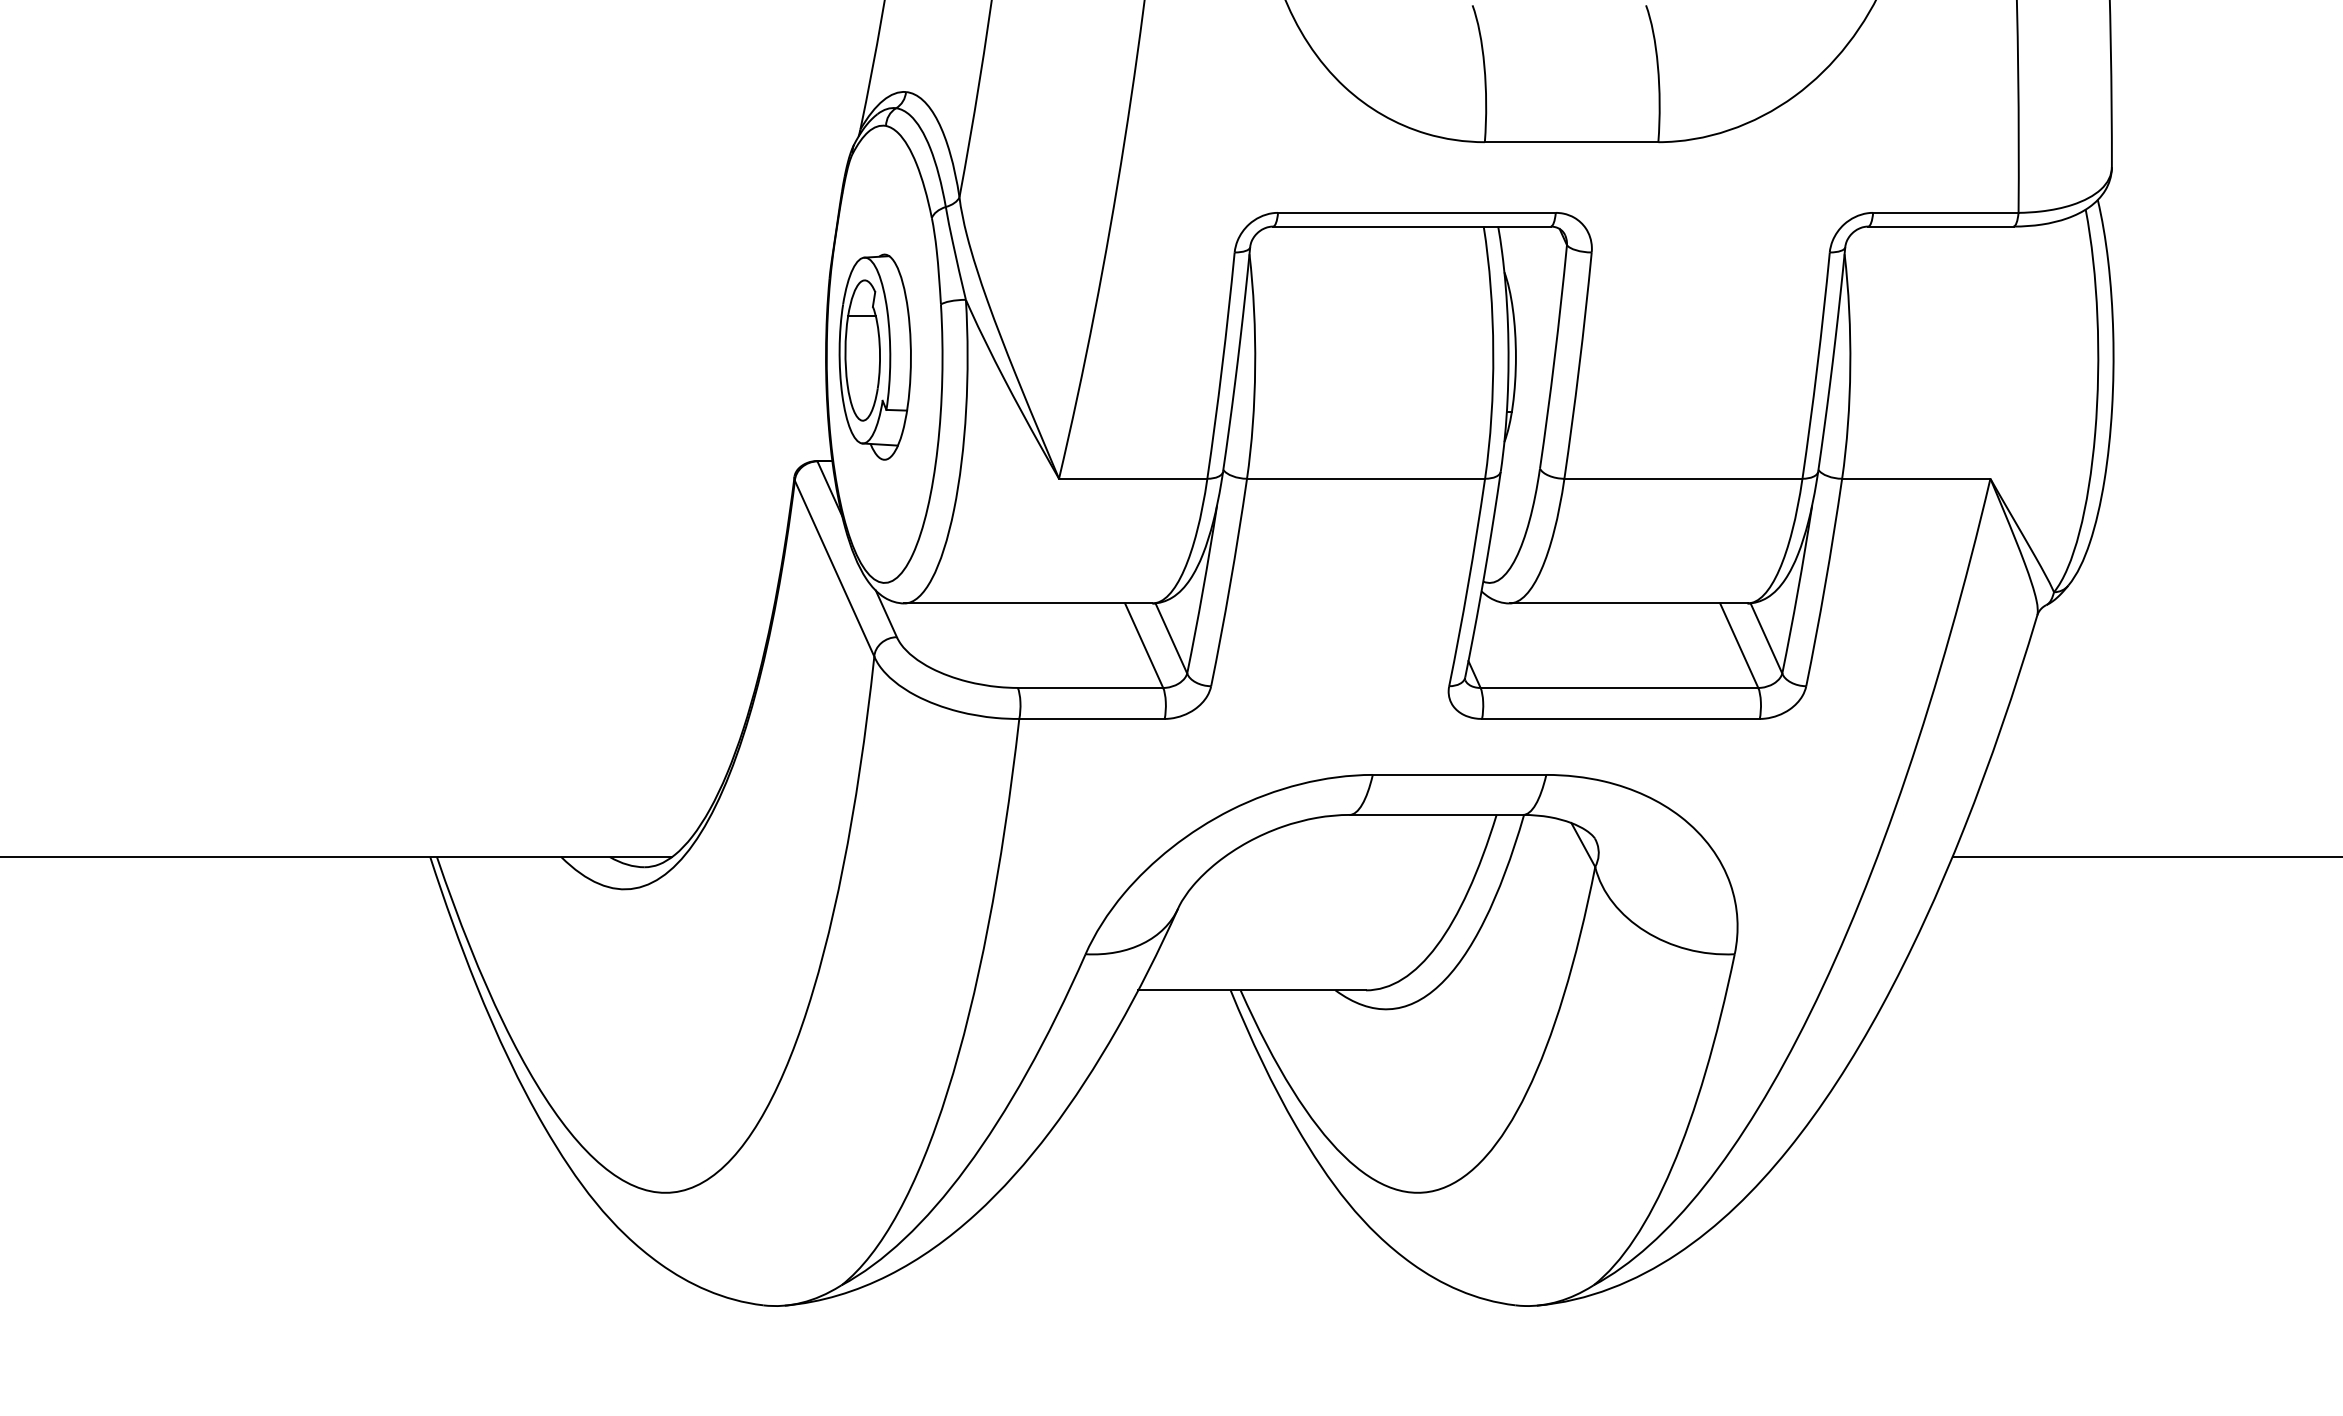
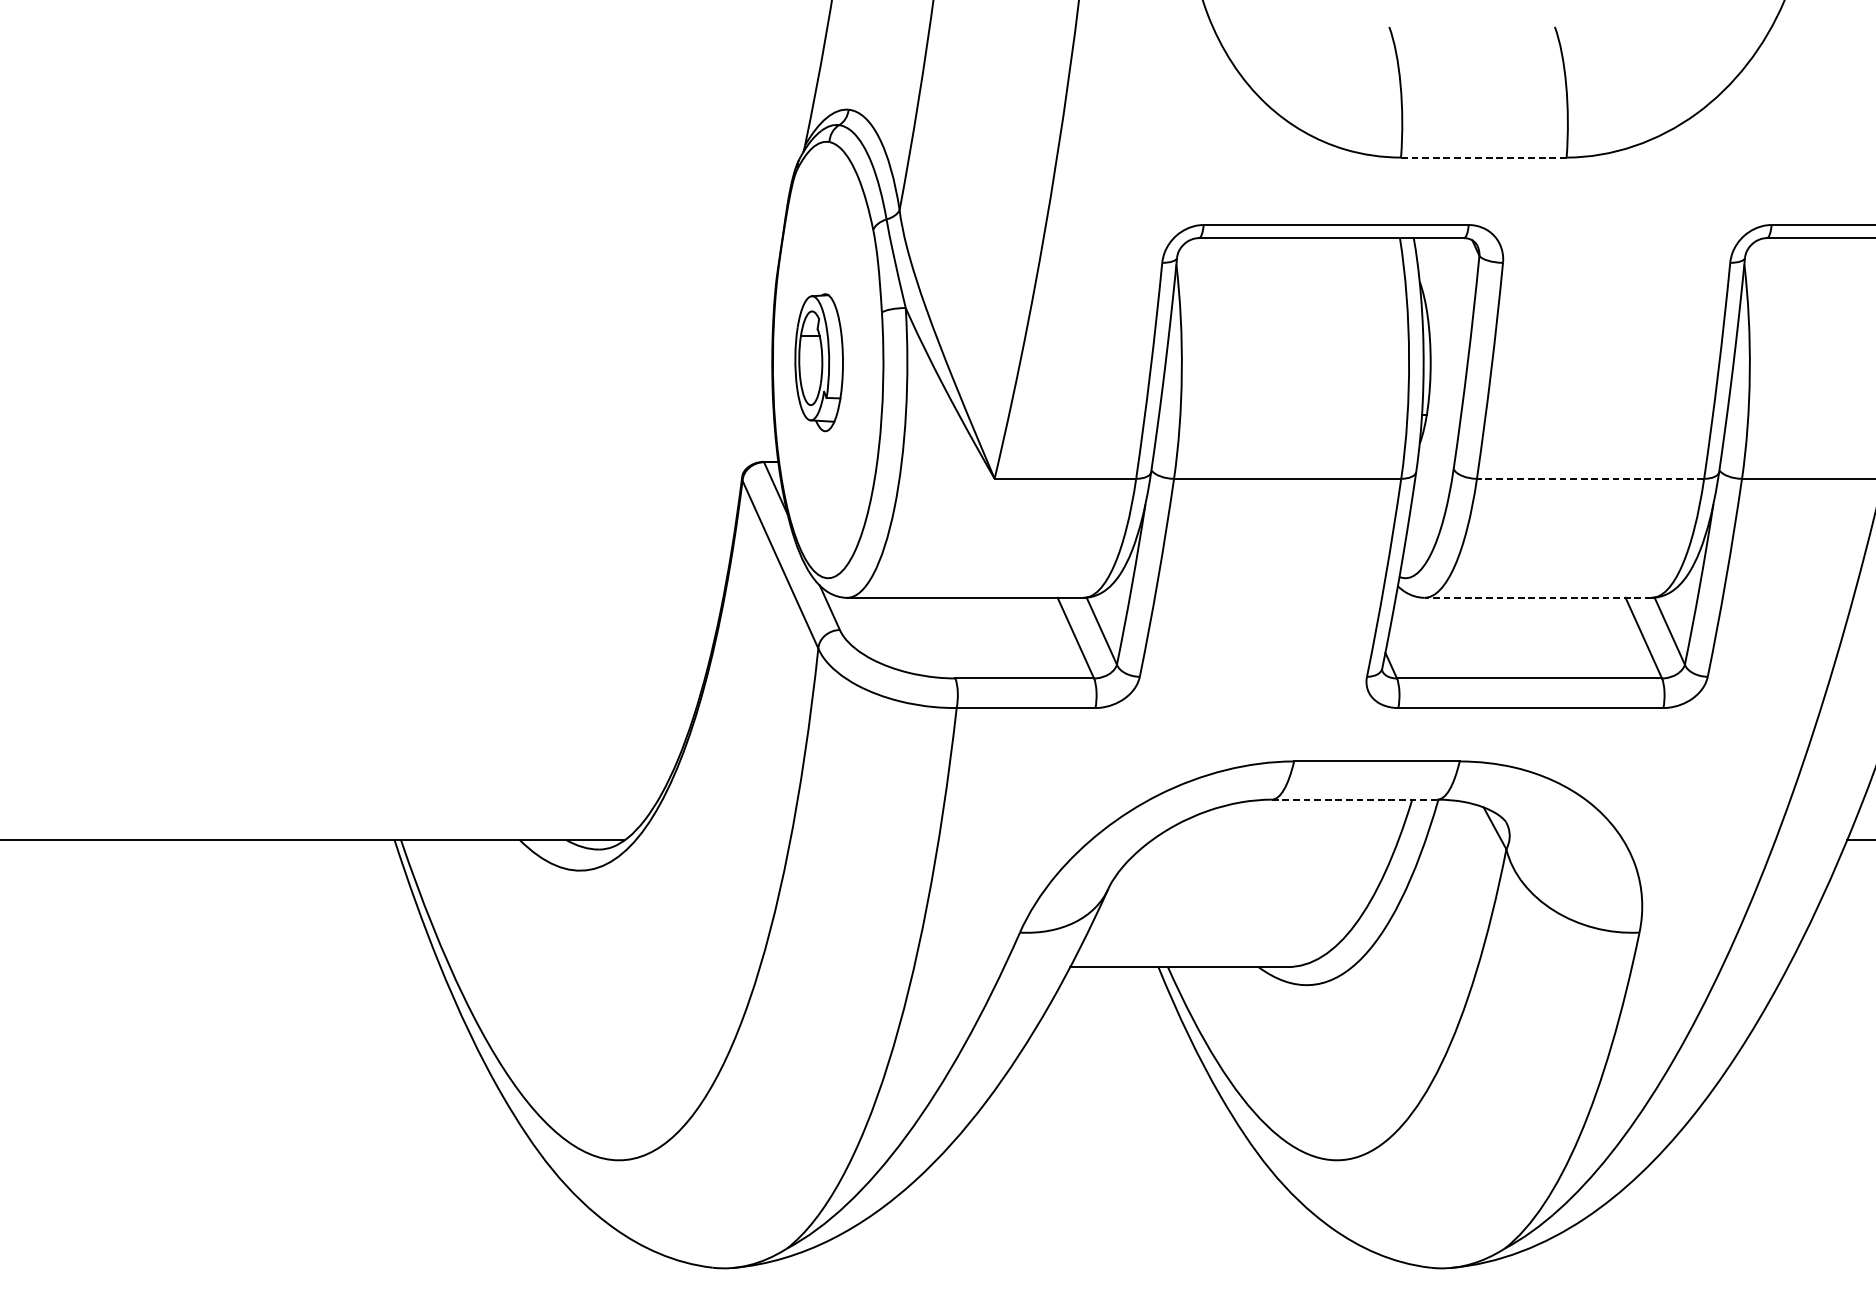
line: (1571, 142) -> (1483, 157), solid -> dashed
part: (874, 356) -> (818, 362), size x0.7
line: (1682, 478) -> (1589, 478), solid -> dashed
line: (1628, 603) -> (1538, 597), solid -> dashed
line: (1436, 814) -> (1354, 799), solid -> dashed

